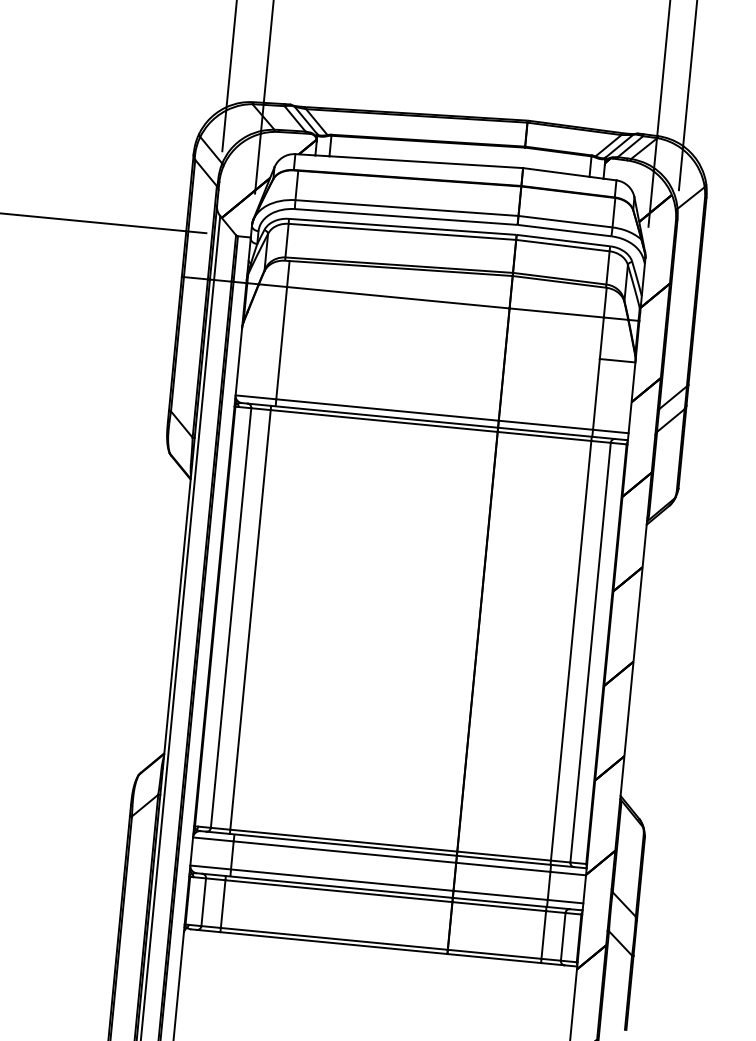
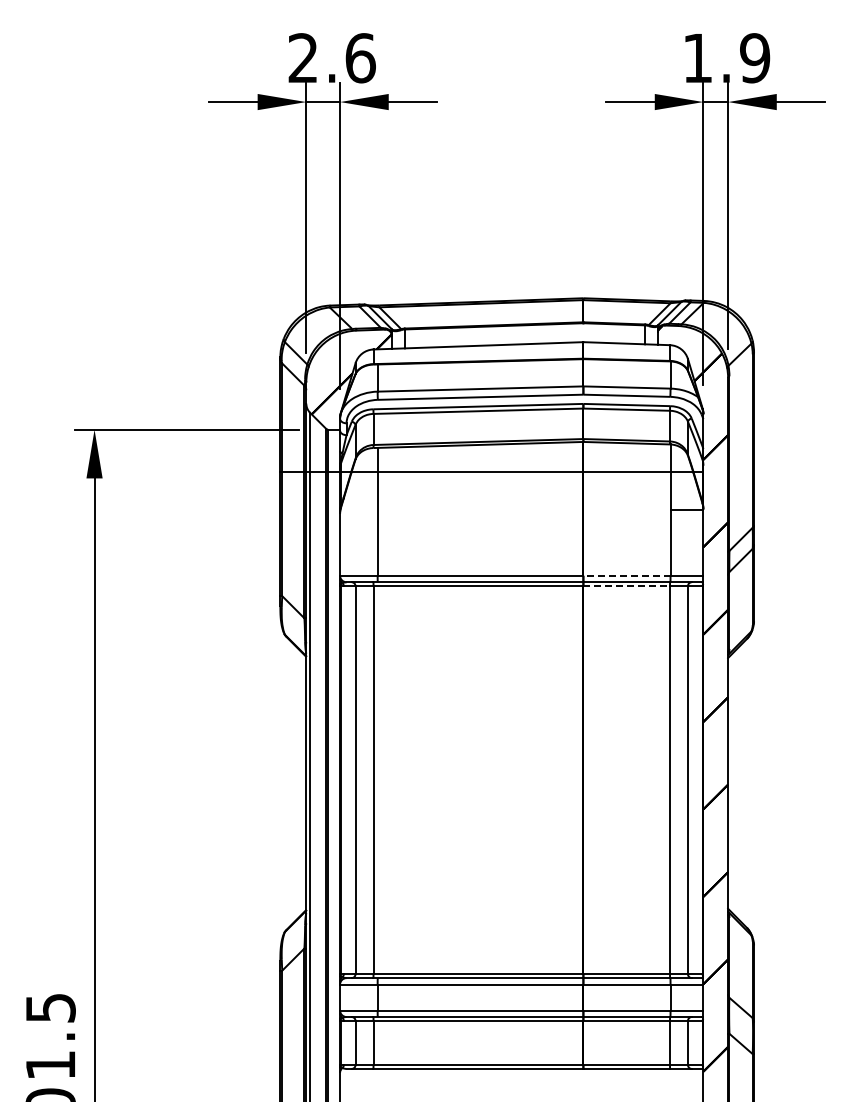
line: (546, 425) -> (627, 575), solid -> dashed
line: (545, 436) -> (627, 586), solid -> dashed

